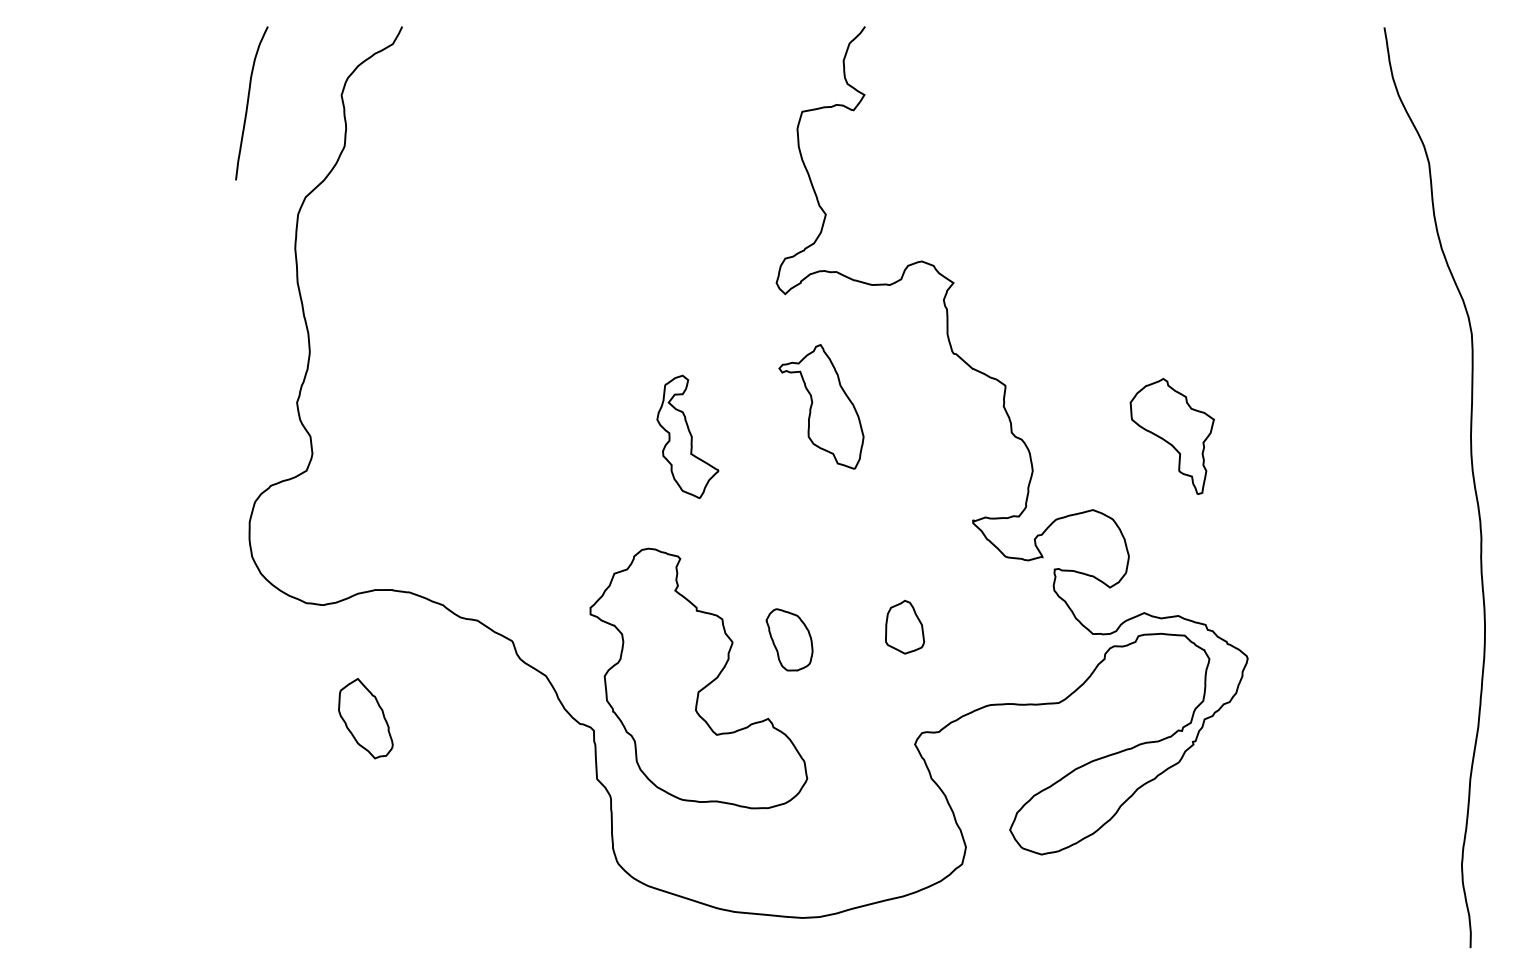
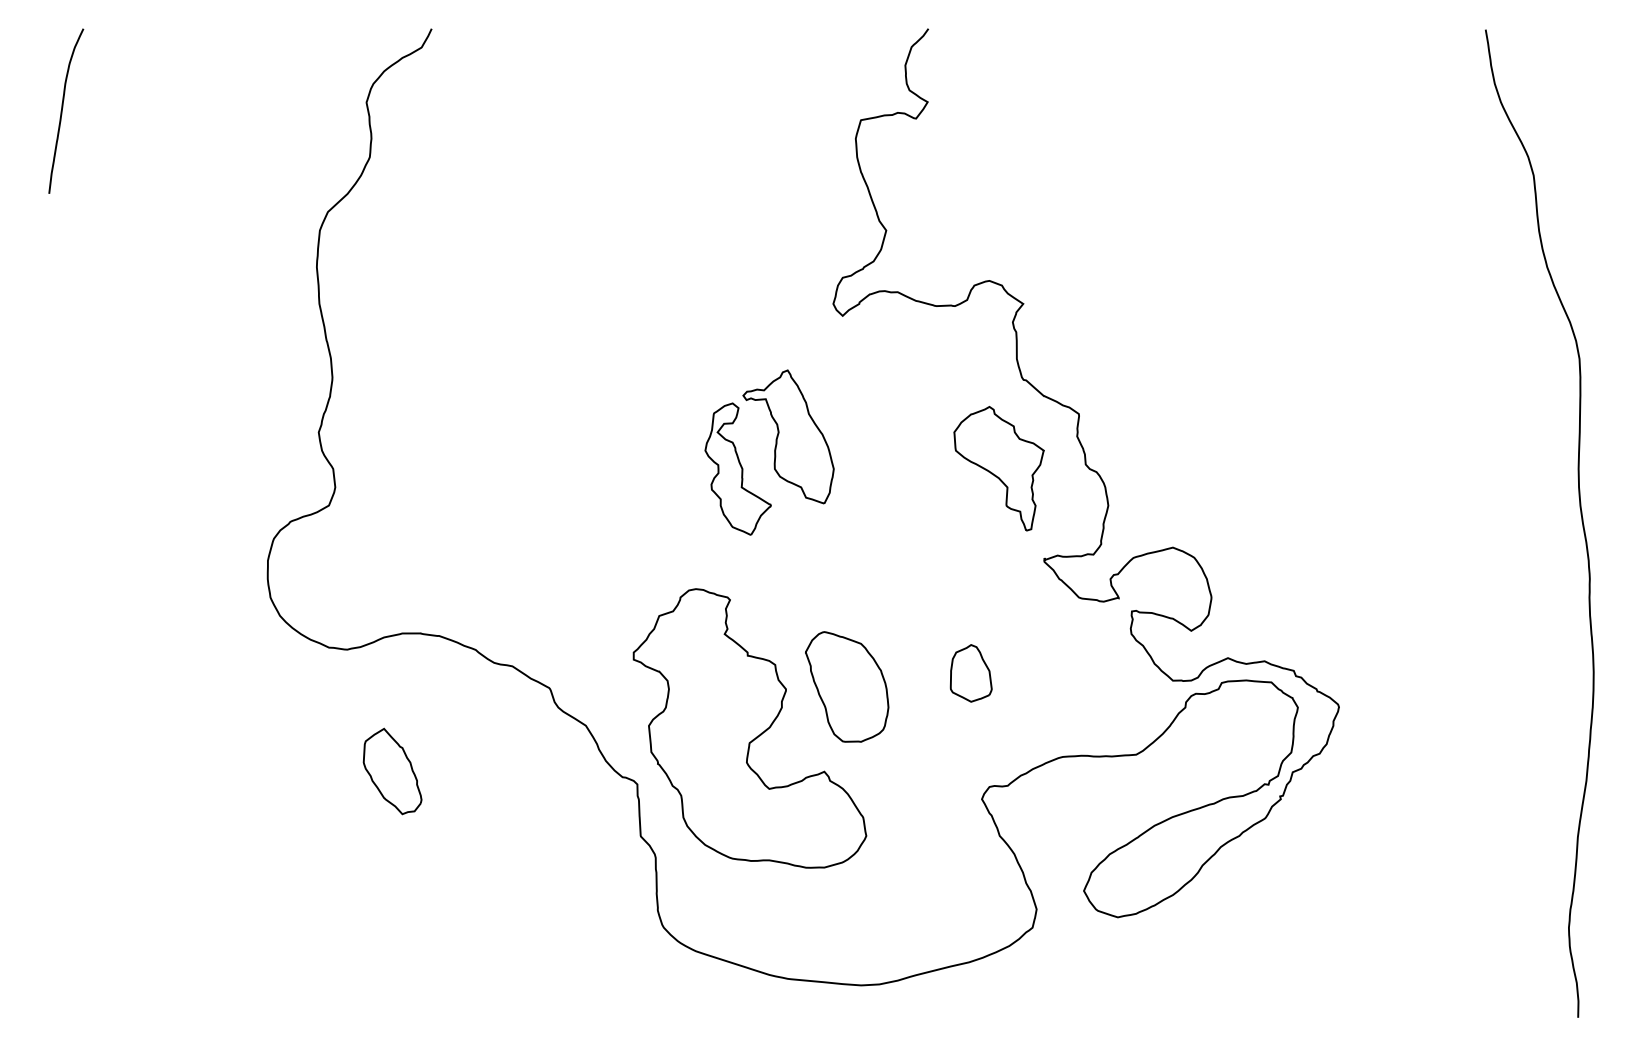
curve: (248, 102) -> (62, 110), moved
part: (821, 406) -> (788, 436), moved
part: (1171, 436) -> (998, 468), moved
part: (789, 639) -> (847, 686), size x1.67

